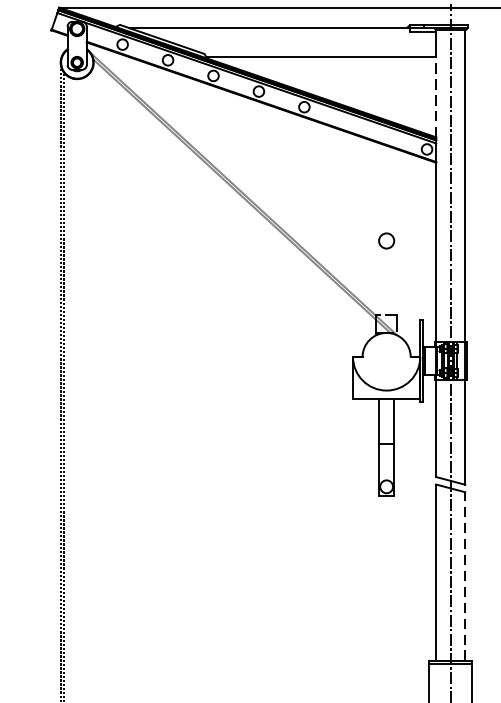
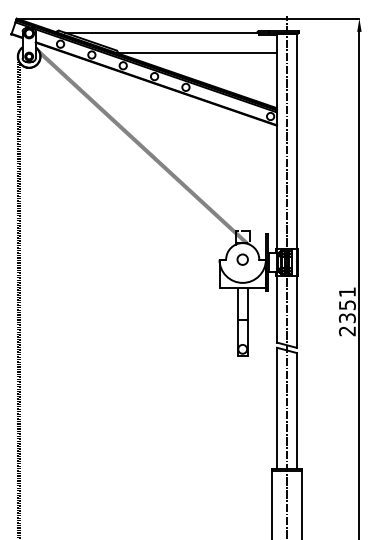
line: (435, 97) -> (276, 80), dashed -> solid
circle: (386, 240) -> (242, 259), moved
line: (464, 575) -> (296, 410), dashed -> solid

